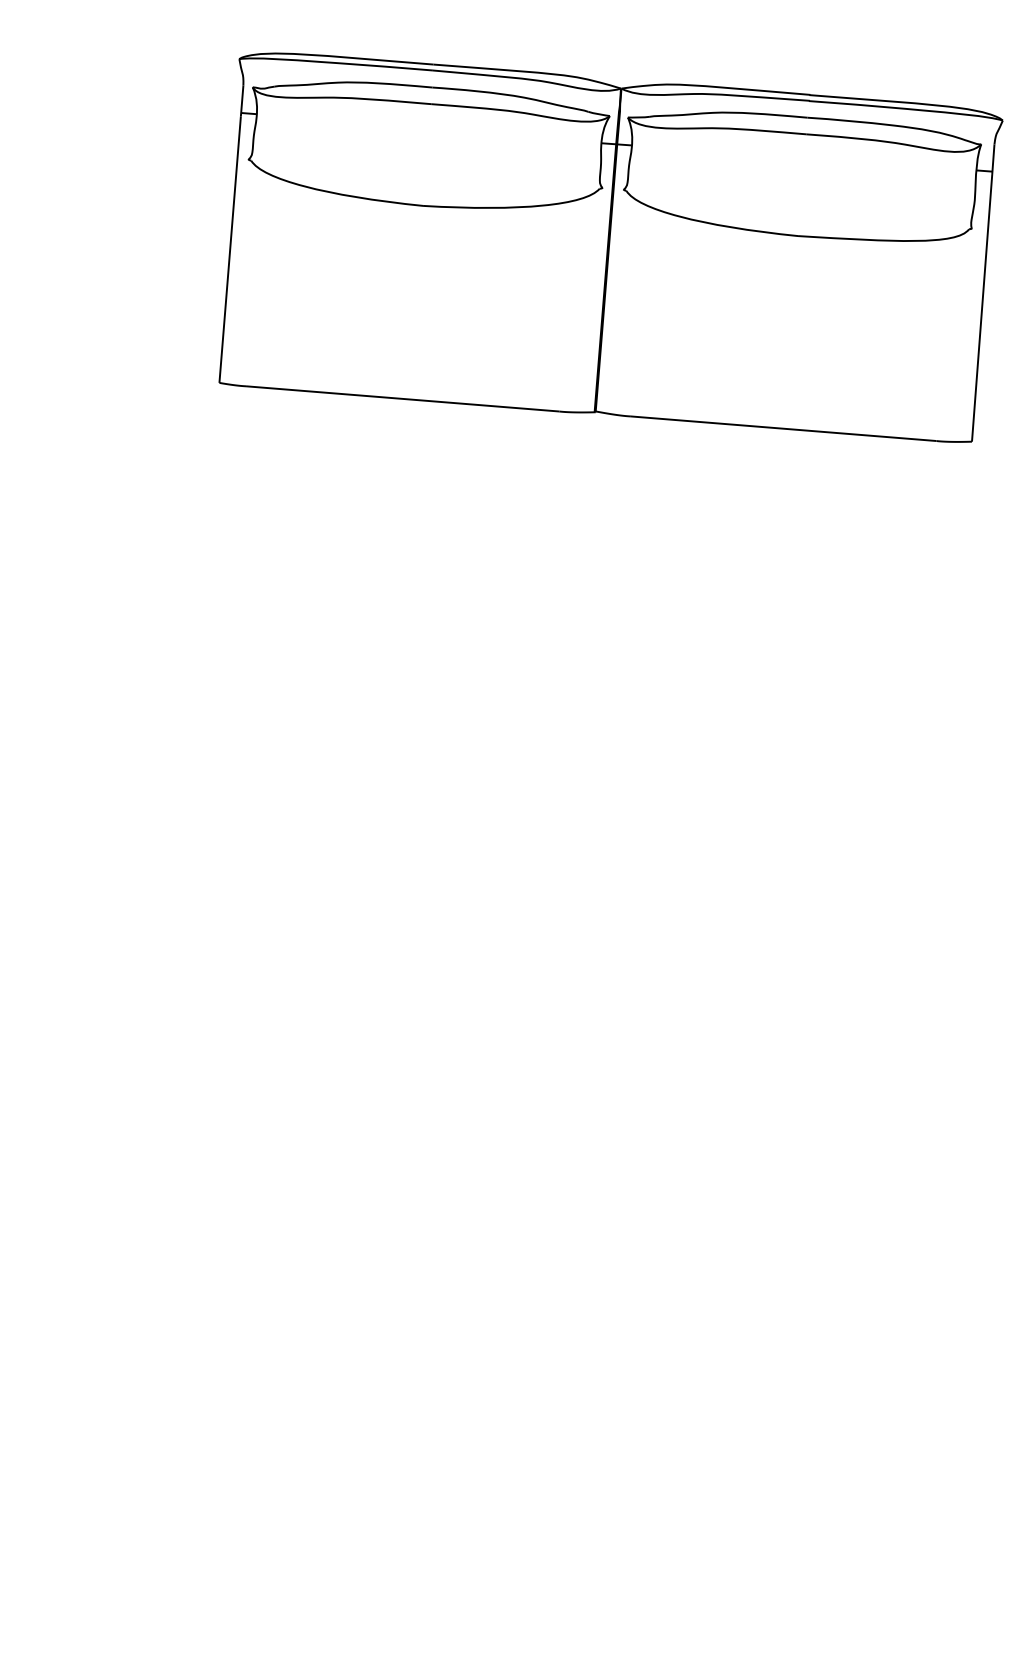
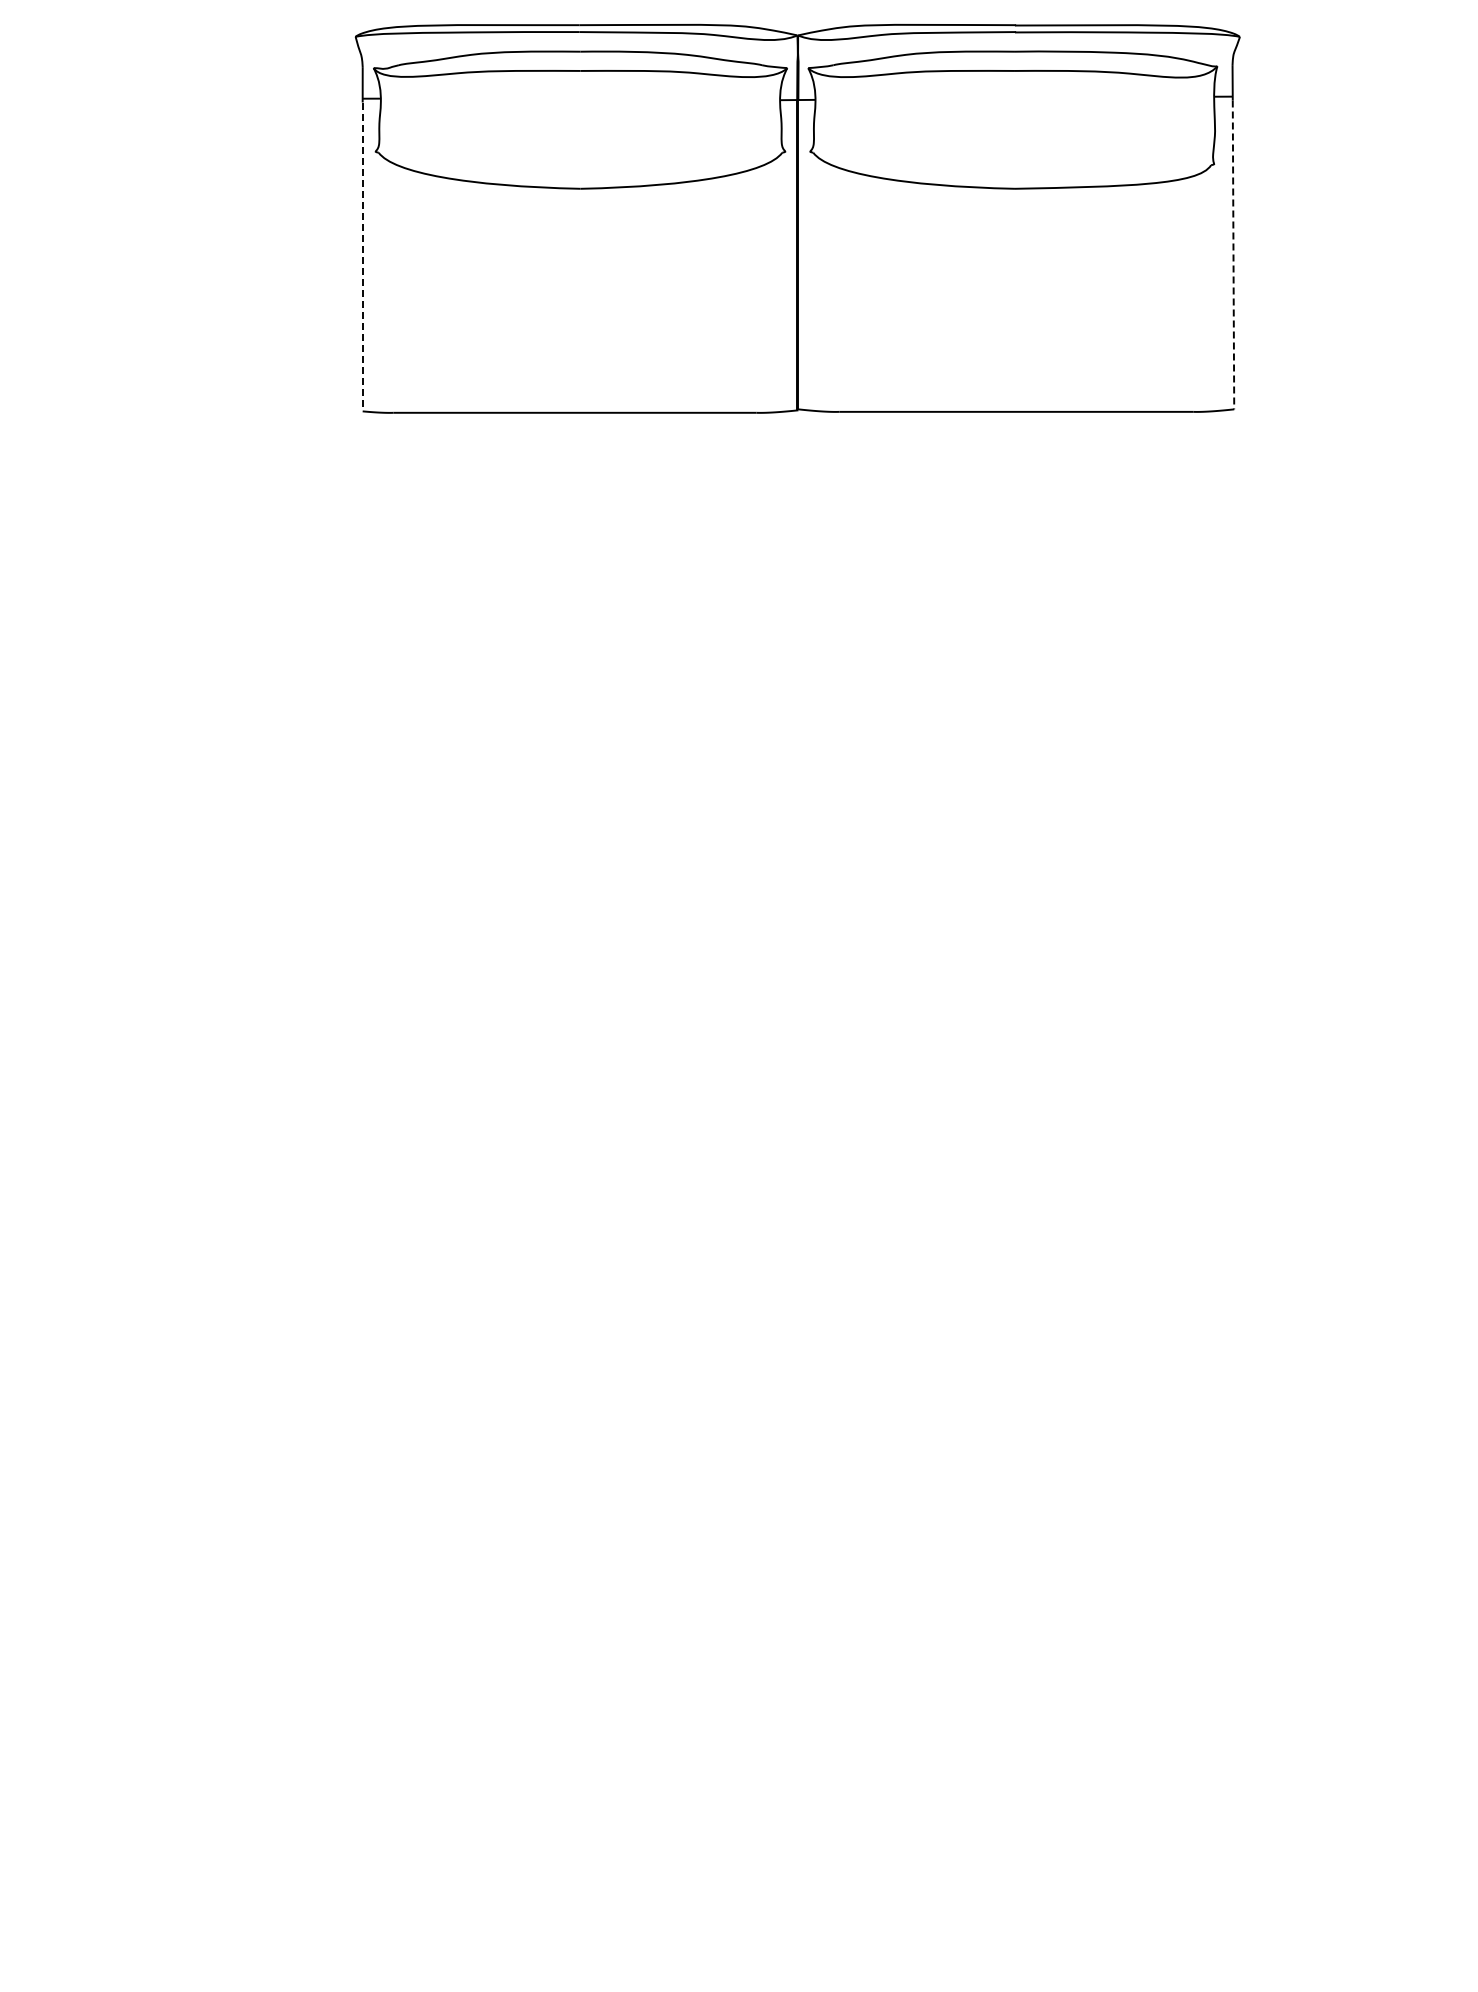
line: (229, 250) -> (362, 257), solid -> dashed
line: (982, 308) -> (1233, 255), solid -> dashed

